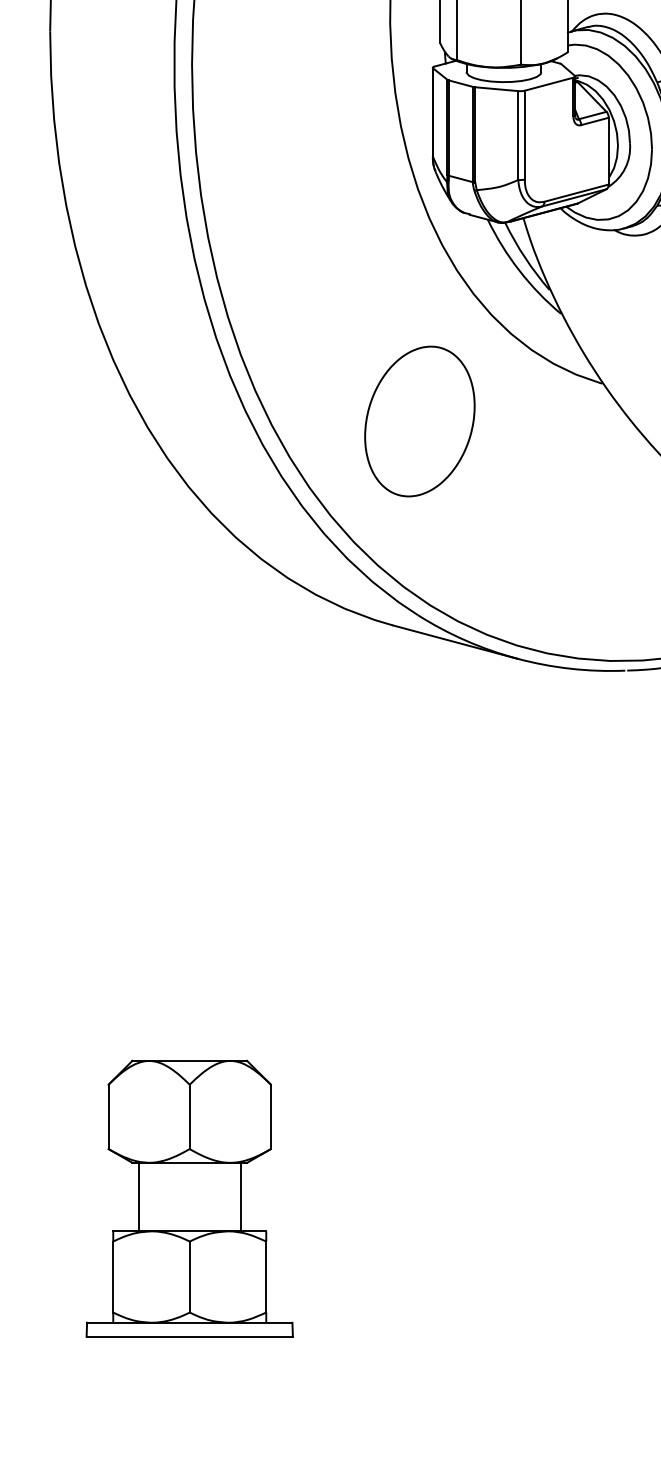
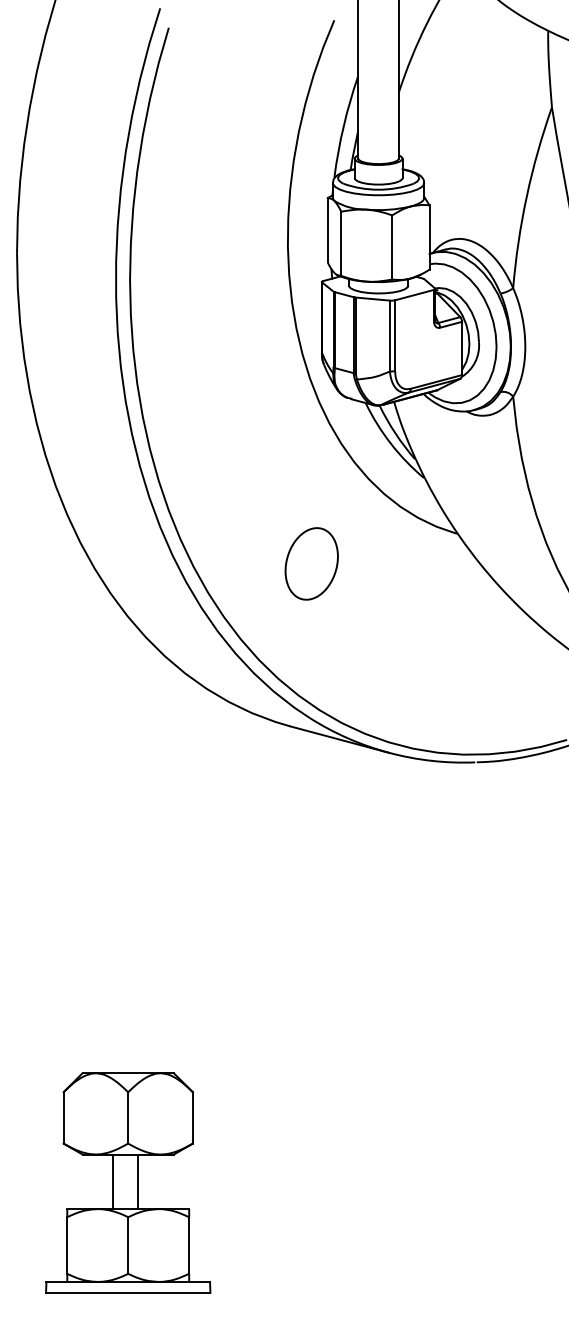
part: (419, 421) -> (311, 563), size x0.6
line: (138, 1196) -> (112, 1181), moved
line: (240, 1196) -> (137, 1181), moved

